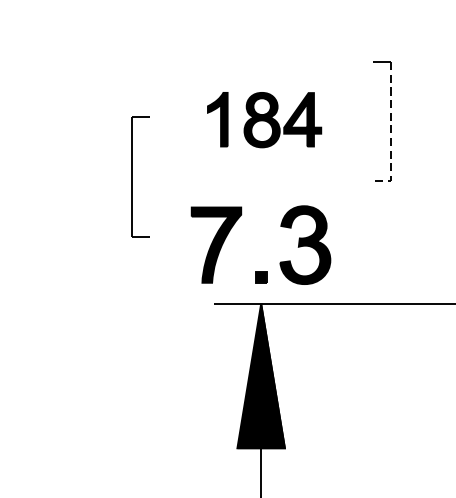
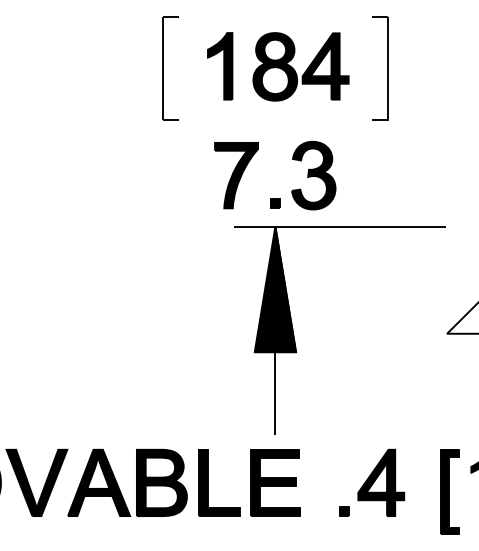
part: (264, 119) -> (278, 66), size x1.43
line: (391, 132) -> (388, 77), dashed -> solid
part: (132, 177) -> (163, 68), moved

